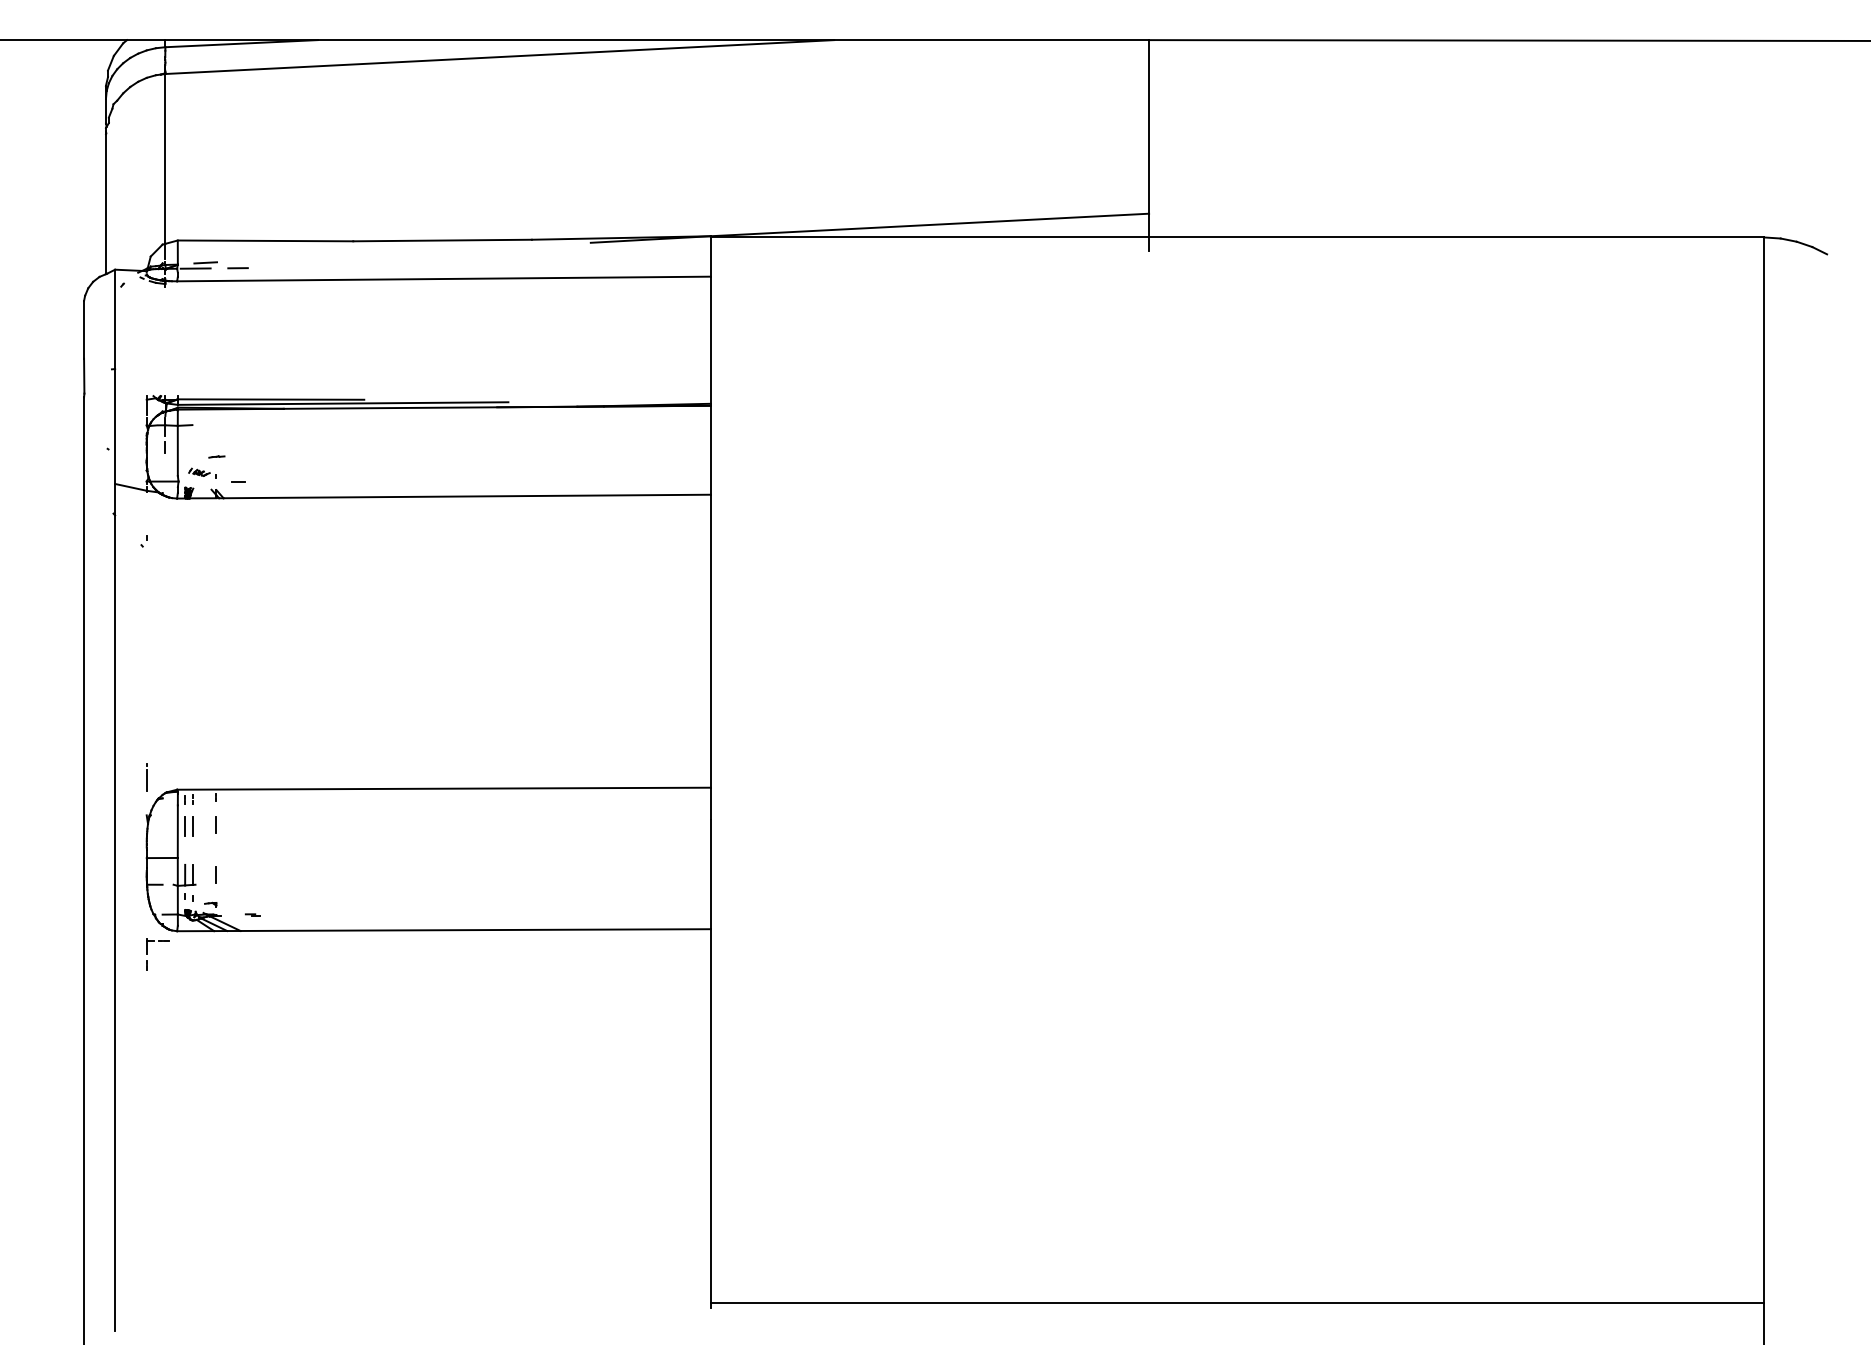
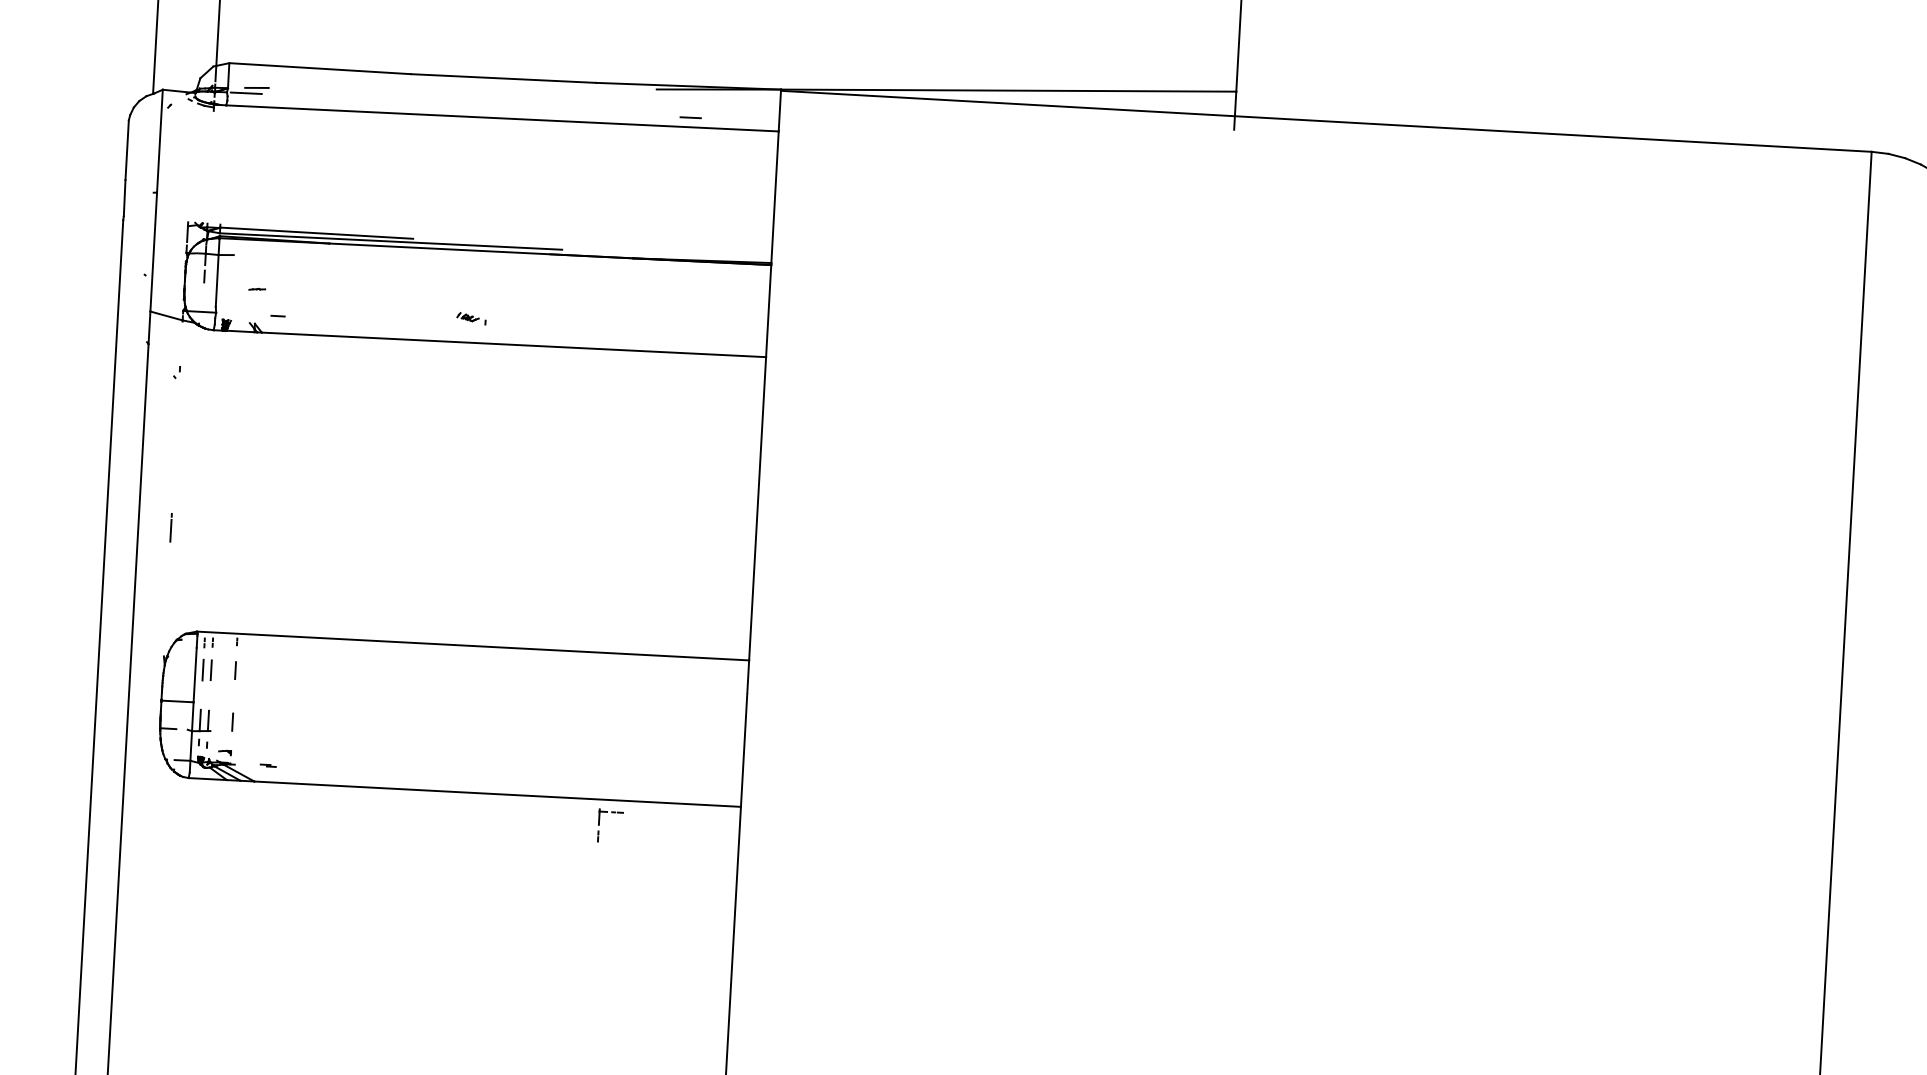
line: (237, 268) -> (690, 117), moved
part: (202, 472) -> (471, 317), moved
line: (146, 777) -> (170, 528), moved
part: (147, 954) -> (599, 825), moved

